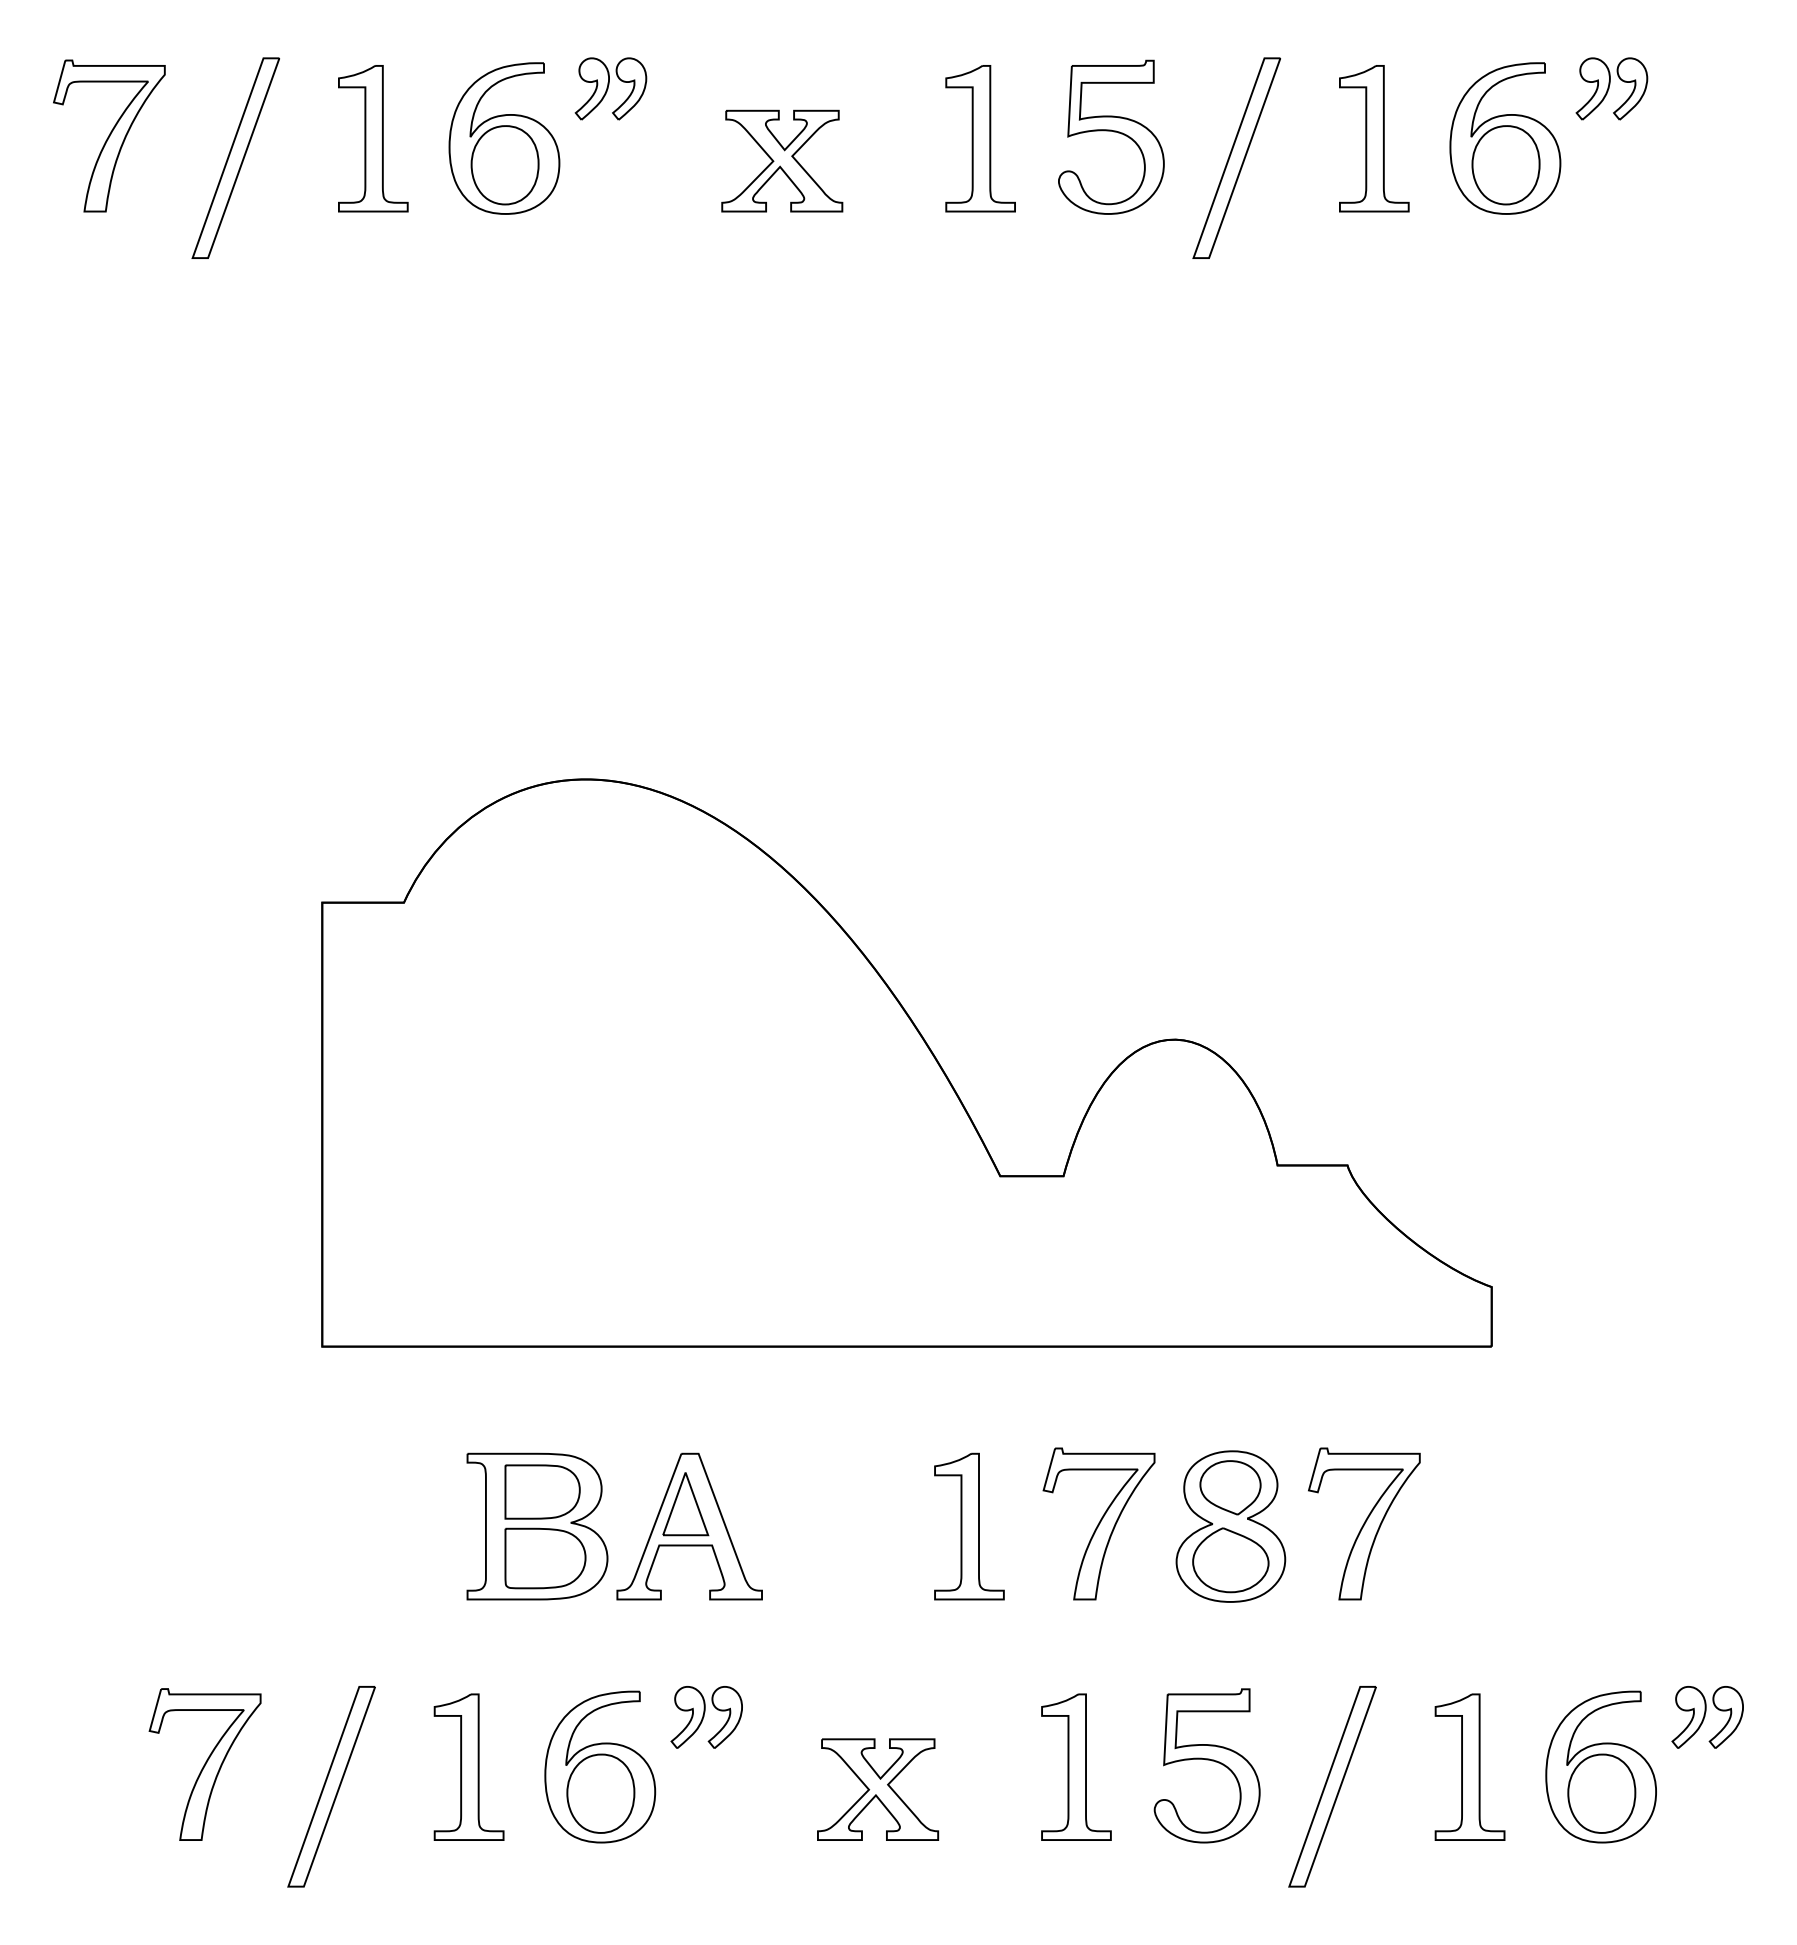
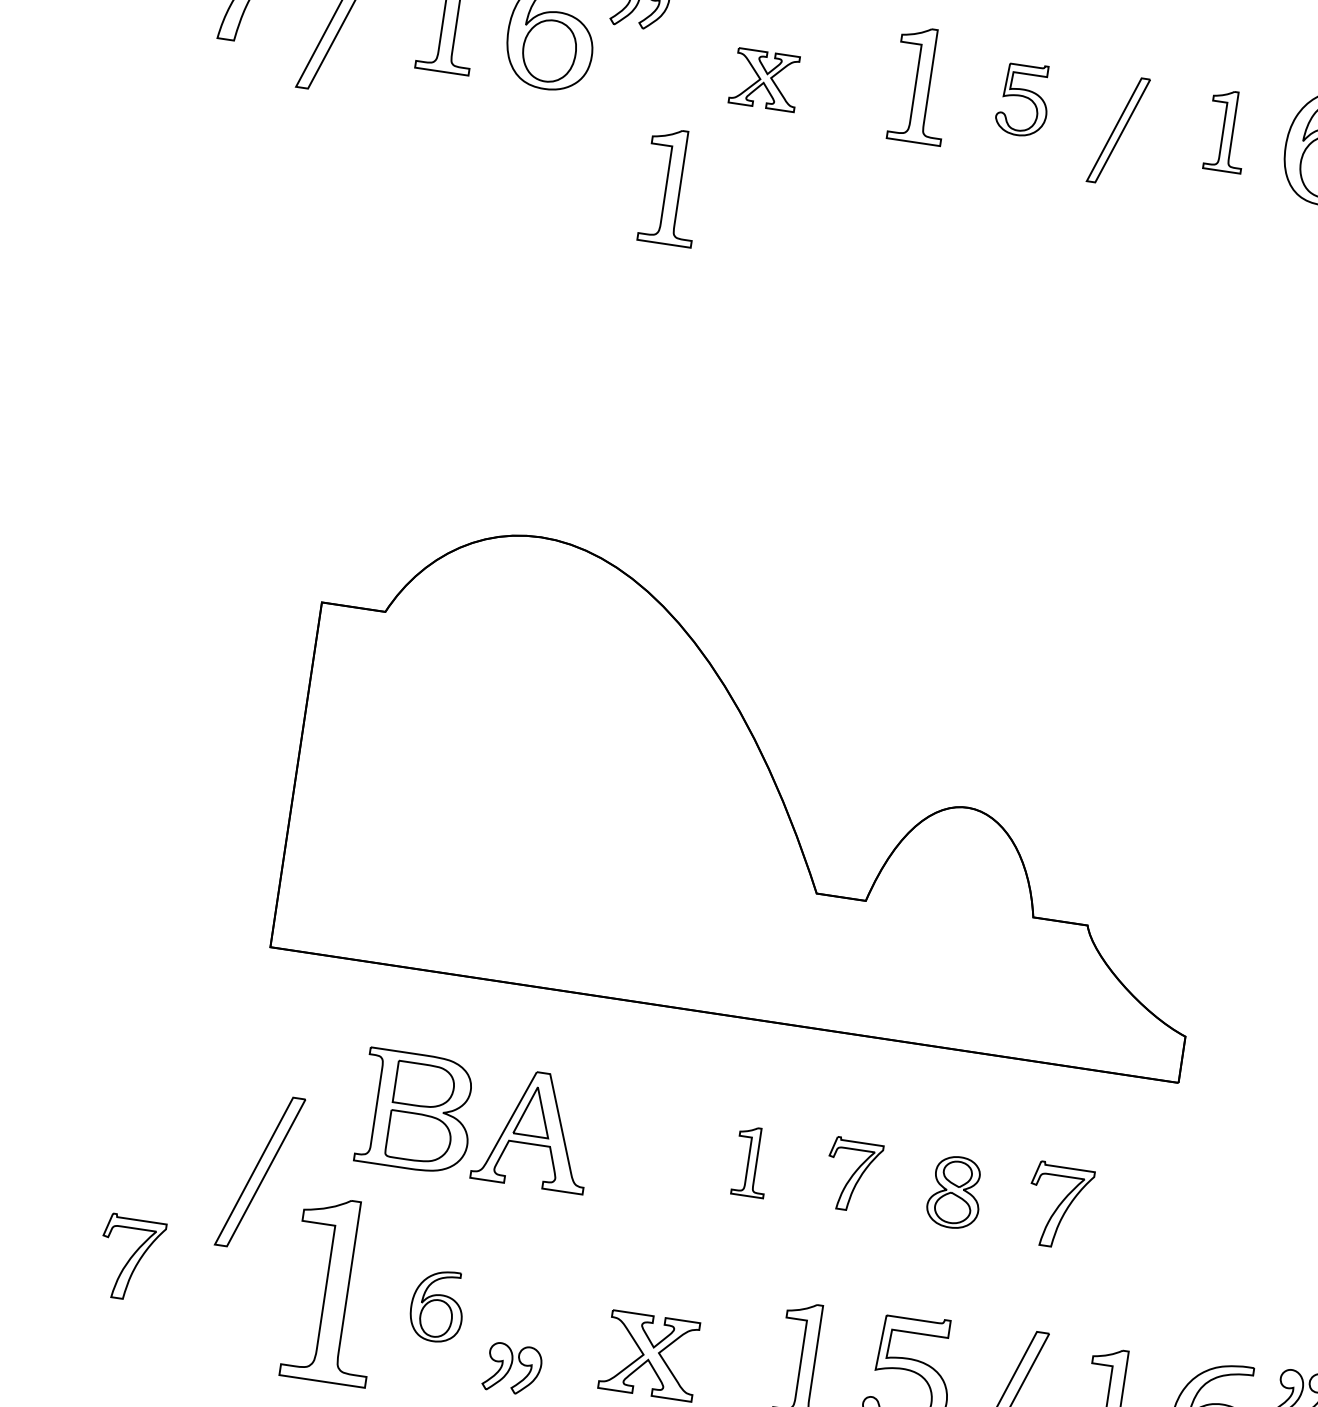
part: (1111, 136) -> (1023, 99), size x0.6
part: (1374, 138) -> (1227, 131), size x0.7
part: (1236, 157) -> (1118, 129), size x0.7
part: (782, 160) -> (765, 79), size x0.7
part: (685, 313) -> (672, 187), added
part: (1098, 1523) -> (852, 1174), size x0.6
part: (1364, 1523) -> (1059, 1205), size x0.7
part: (969, 1526) -> (752, 1162), size x0.6
part: (1230, 1526) -> (954, 1192), size x0.6
part: (706, 1717) -> (512, 1369), moved
part: (204, 1764) -> (130, 1258), size x0.7
part: (468, 1766) -> (335, 1290), size x1.6
part: (600, 1766) -> (437, 1305), size x0.6
part: (331, 1786) -> (260, 1171), moved

